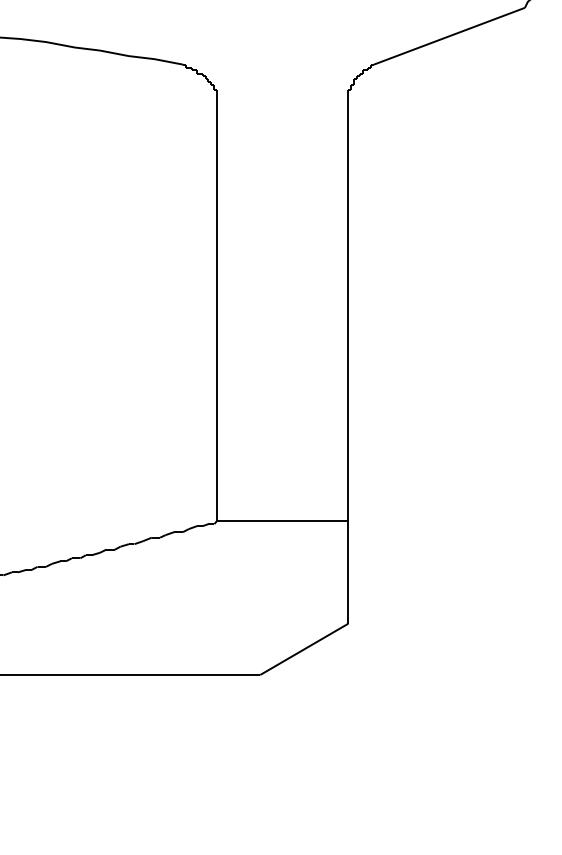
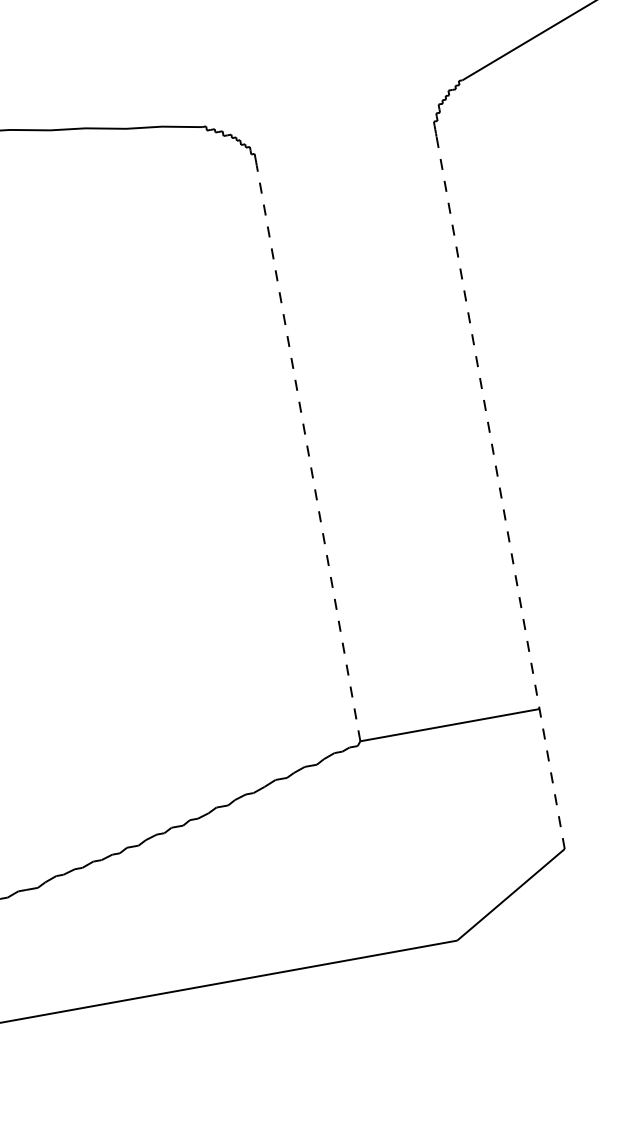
line: (216, 311) -> (308, 455), solid -> dashed
line: (348, 362) -> (500, 492), solid -> dashed

